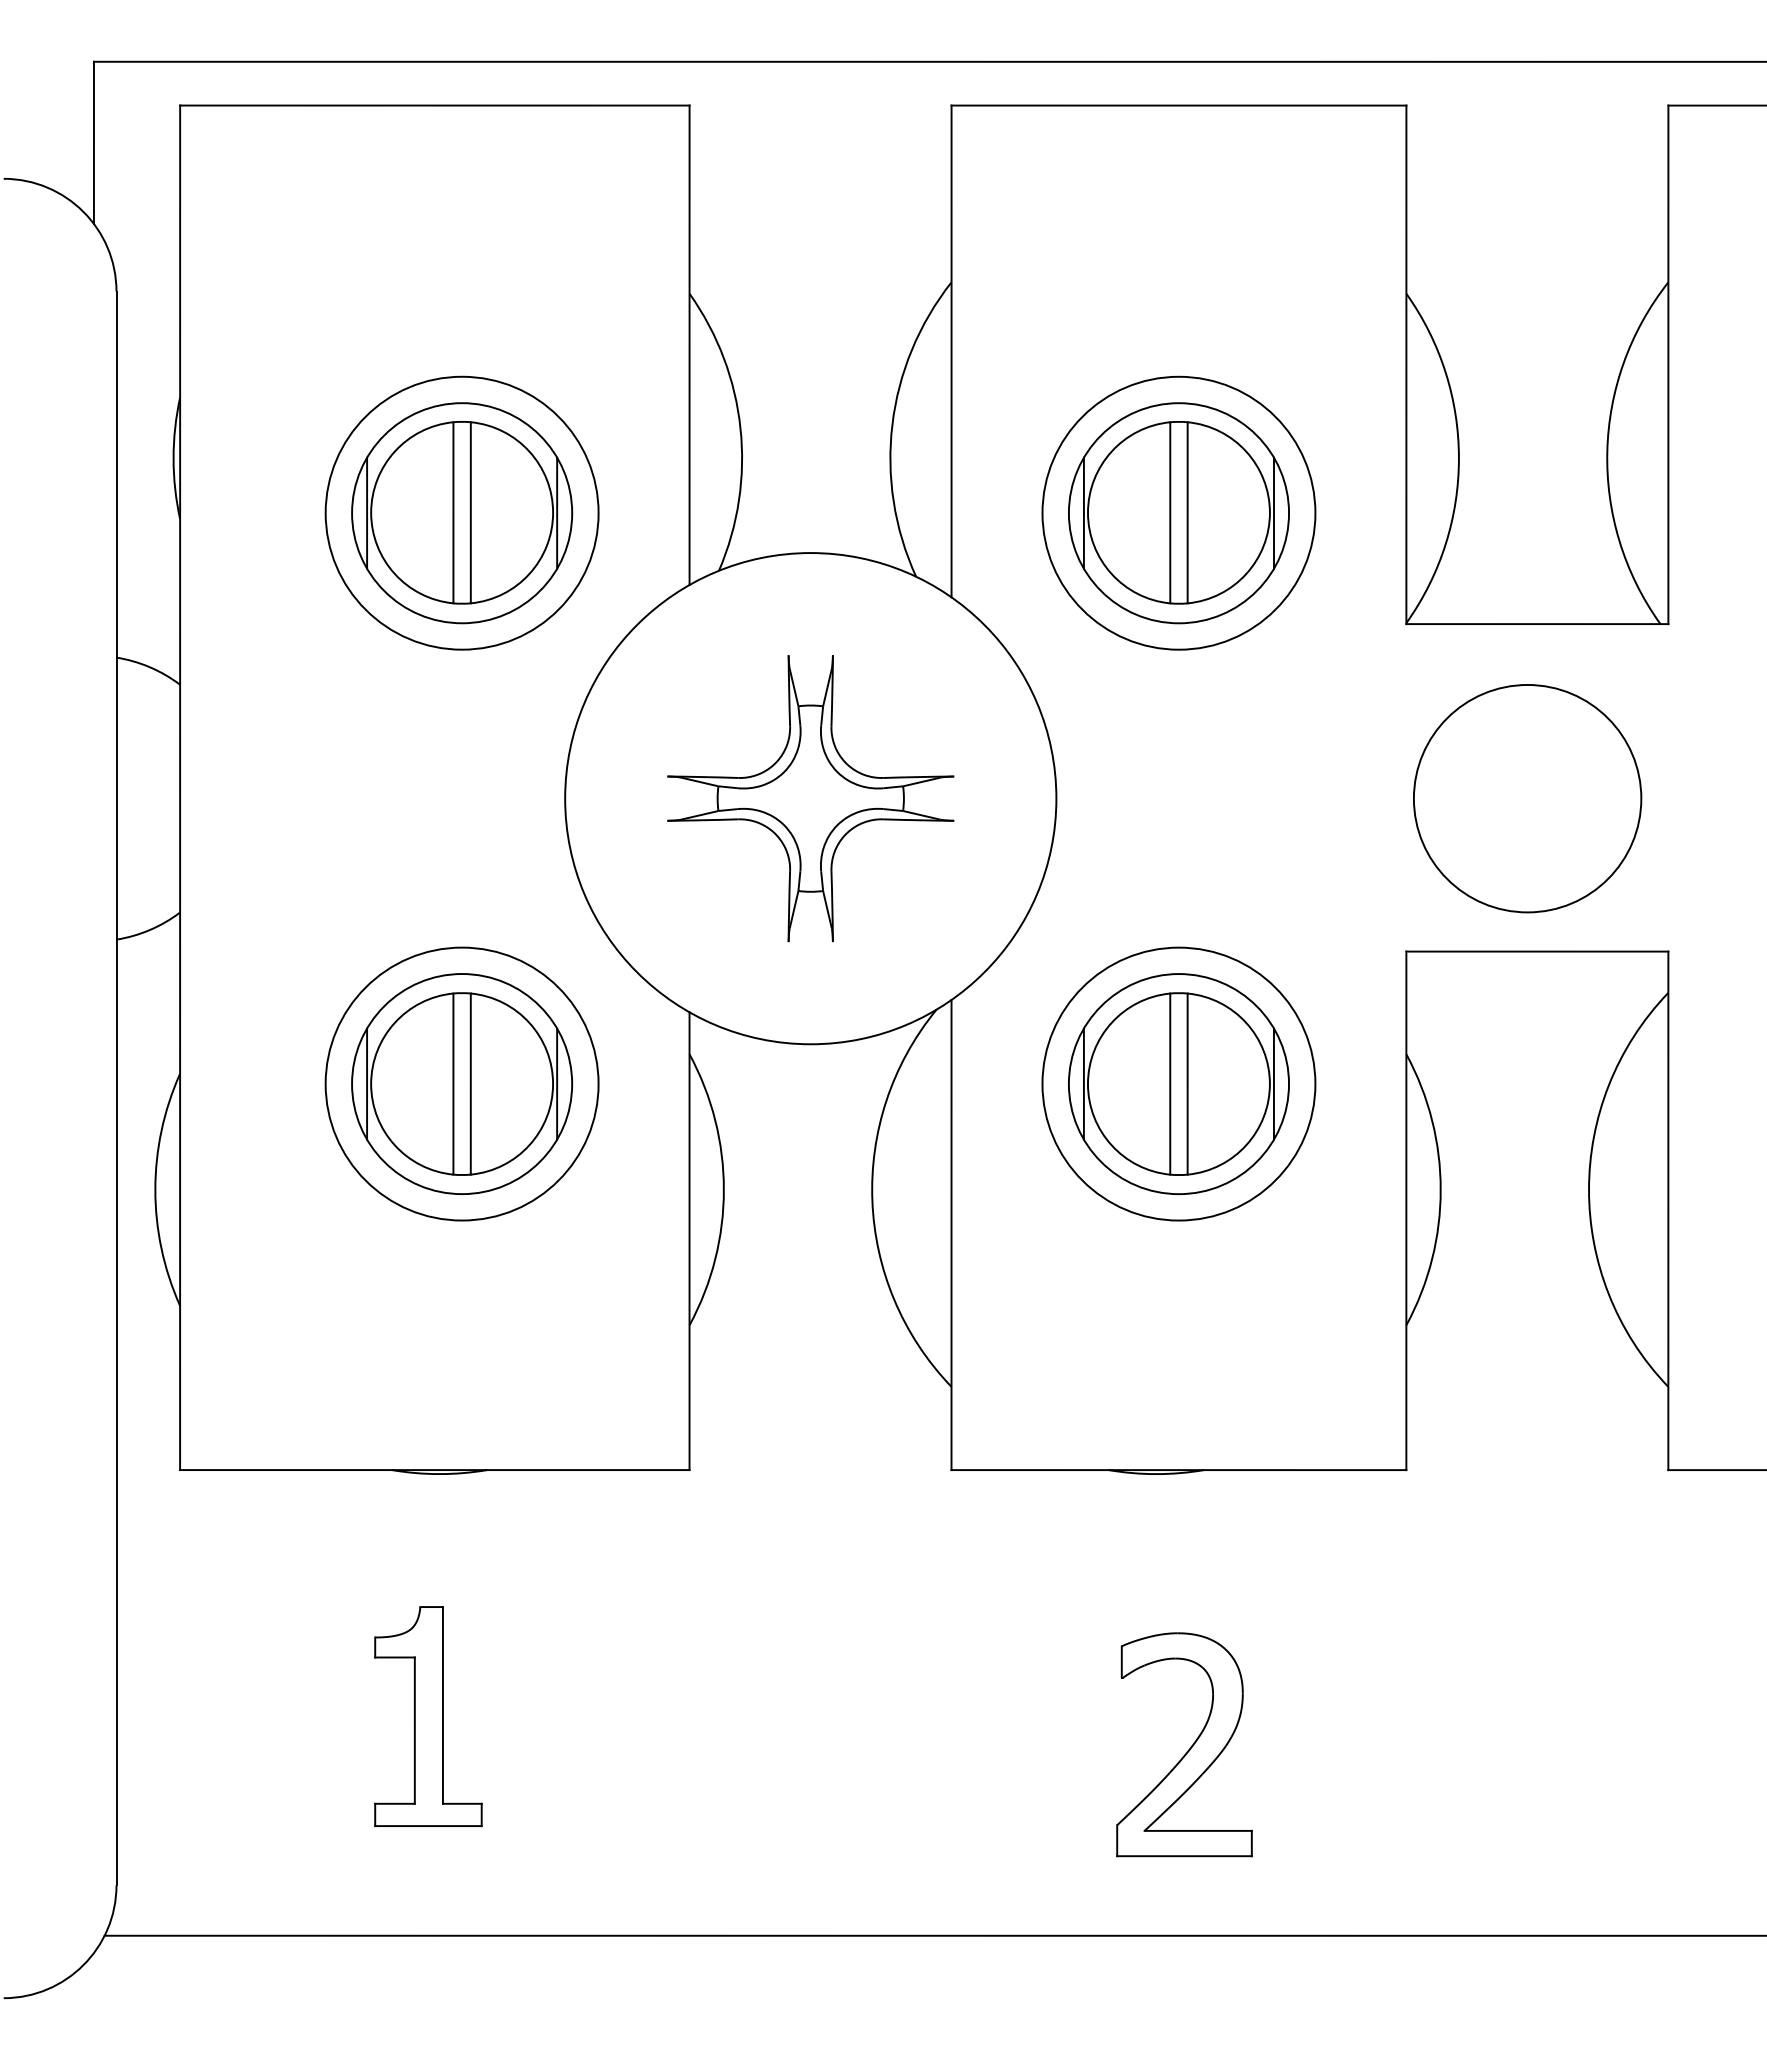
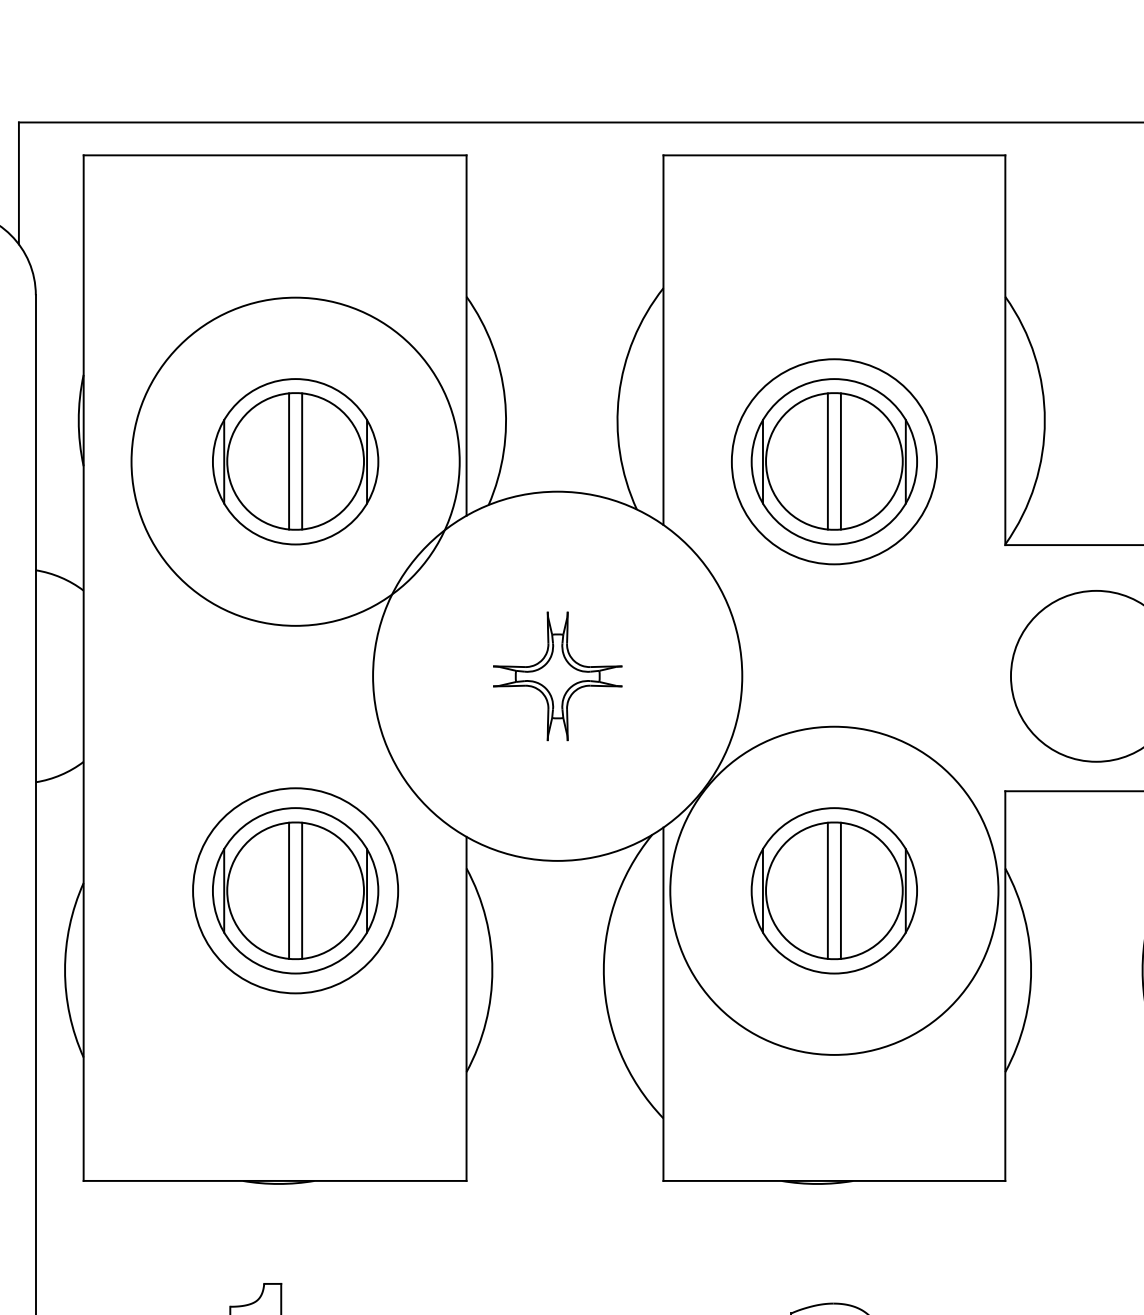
circle: (461, 512) -> (295, 461), size x1.6
part: (810, 798) -> (557, 676), size x0.6
circle: (1178, 1083) -> (834, 890), size x1.6

